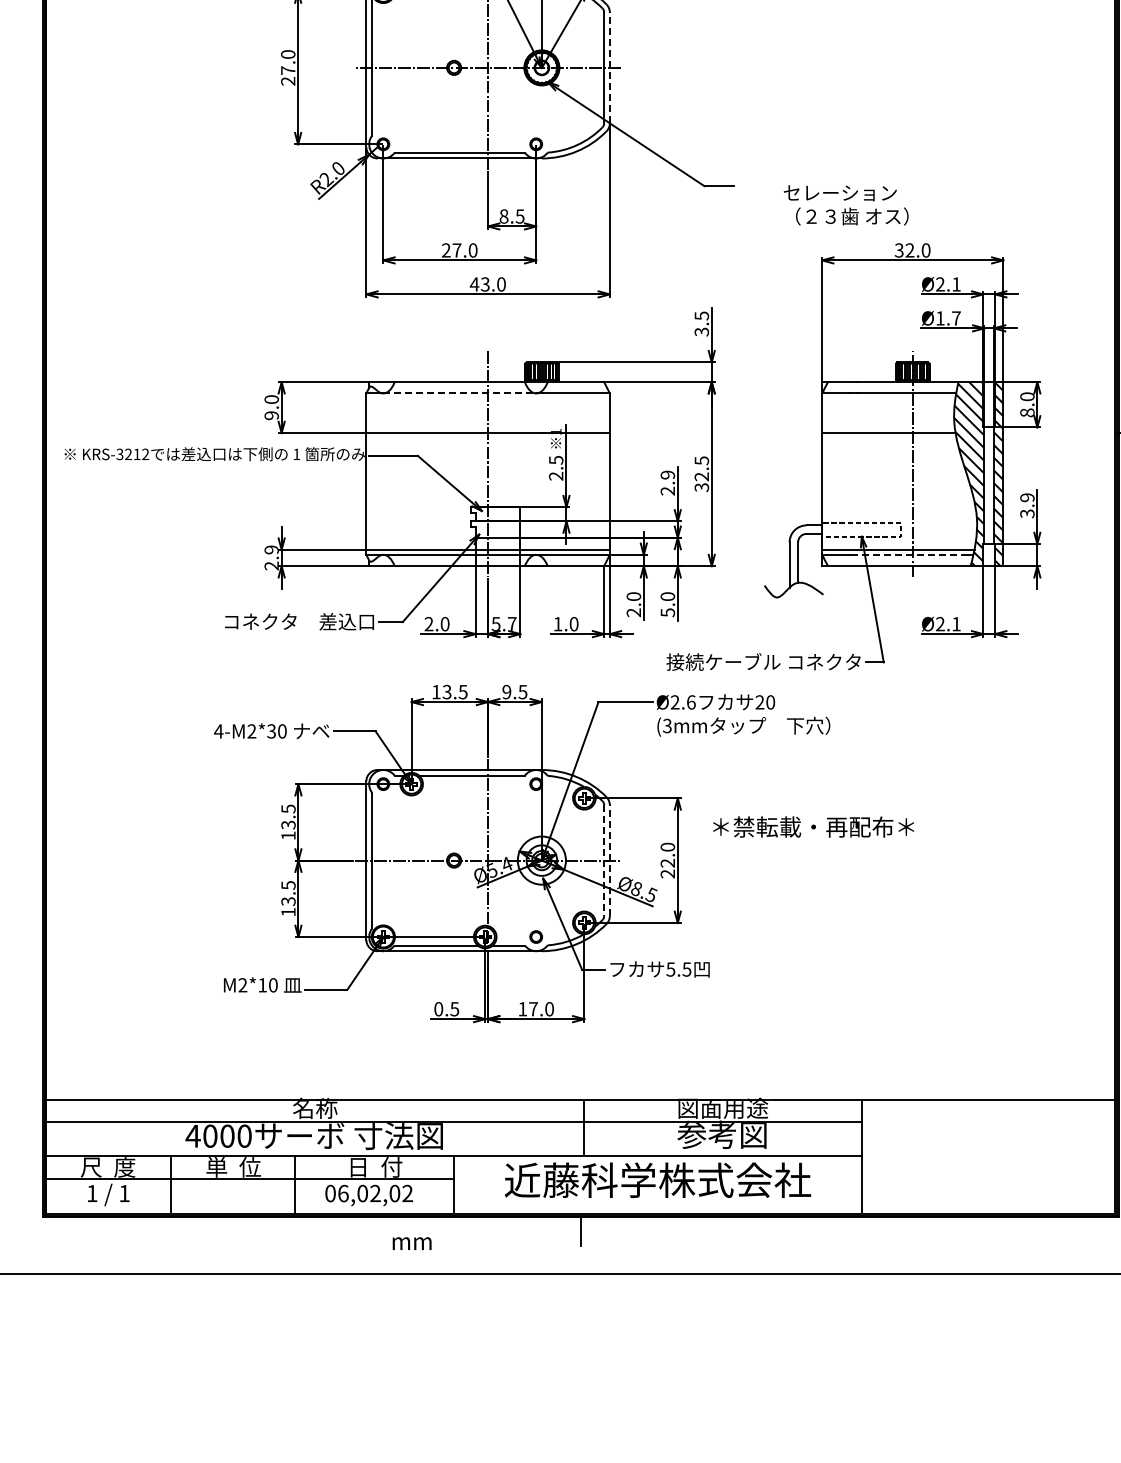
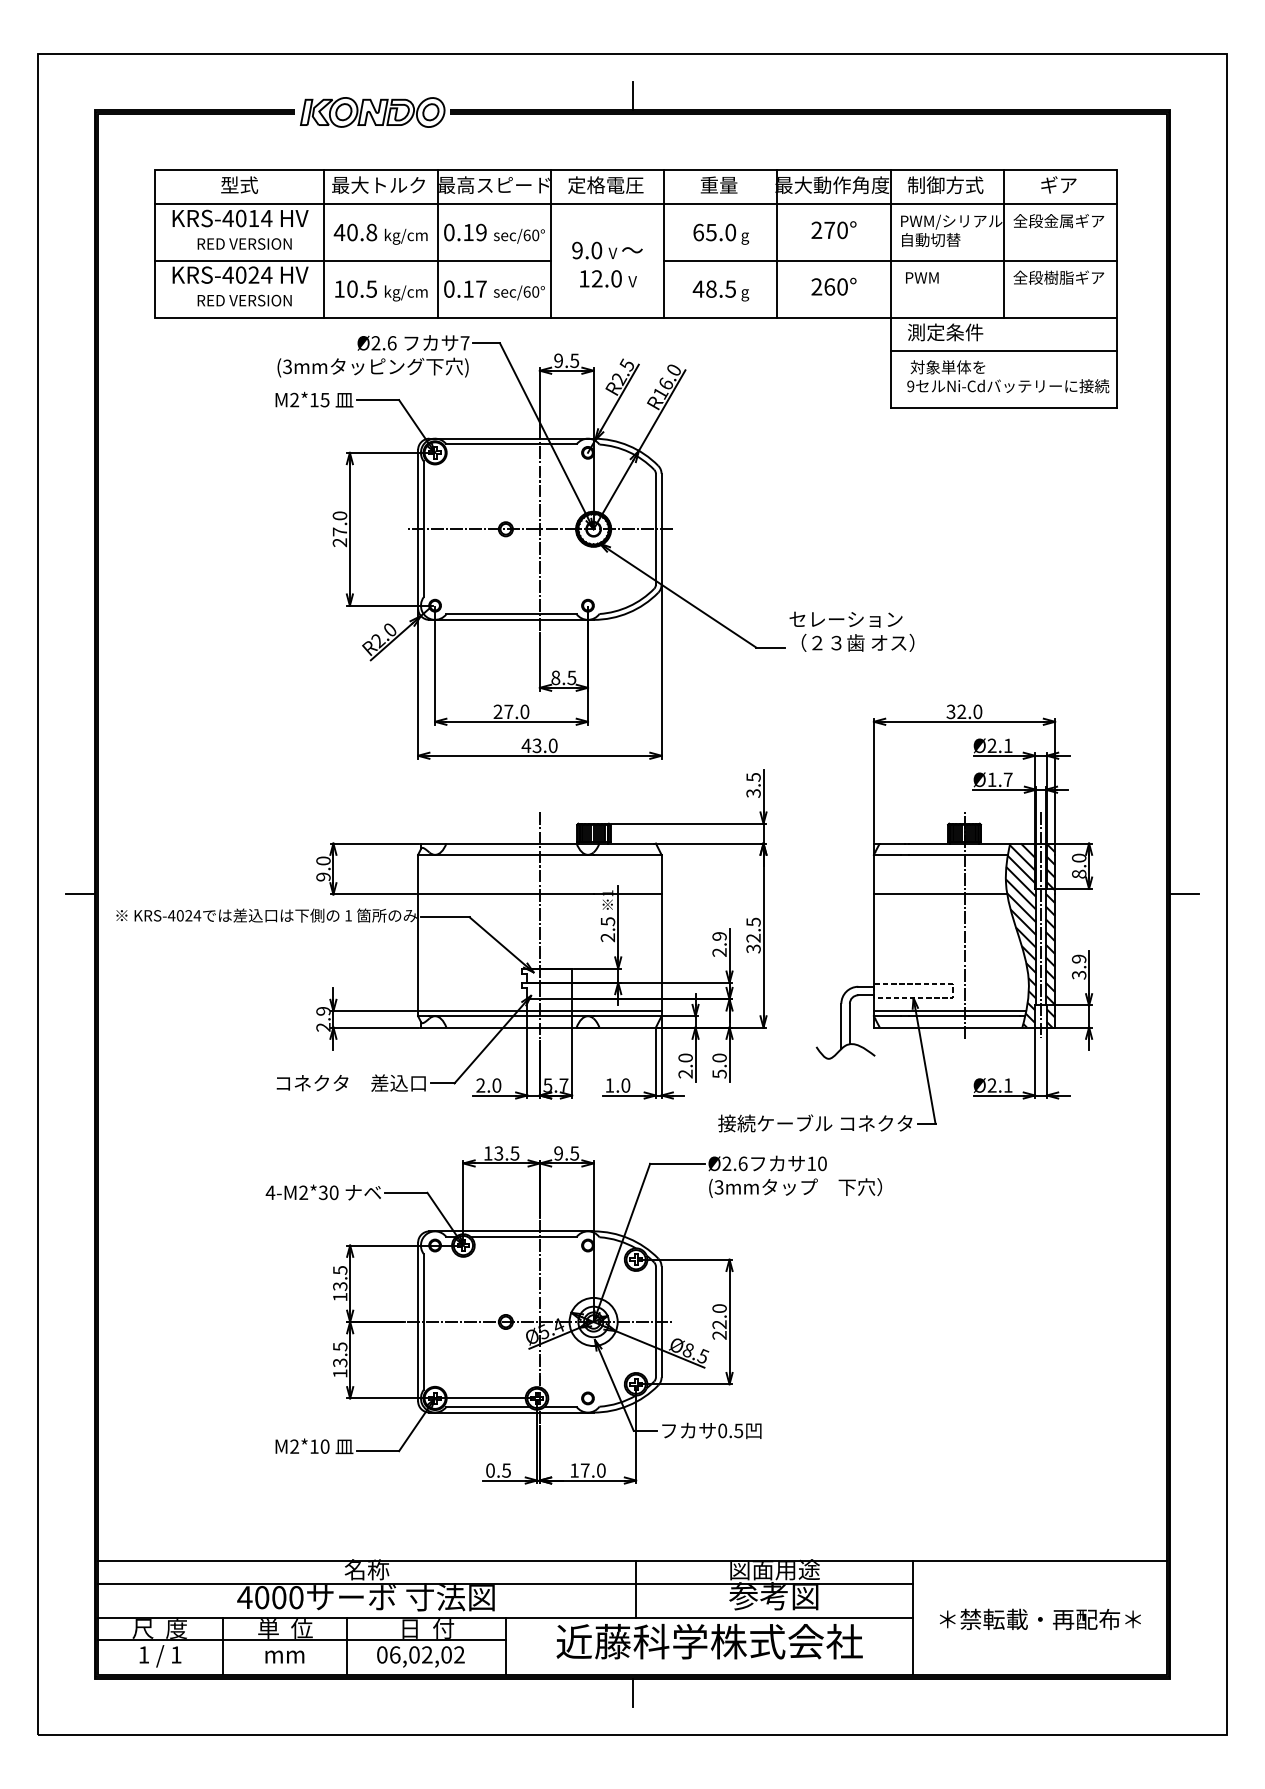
line: (609, 67) -> (661, 528), dashed -> solid
text: (845, 205) -> (851, 631), moved
line: (460, 393) -> (512, 854), dashed -> solid
line: (28, 433) -> (80, 894), added
text: (132, 454) -> (184, 915), KRS-3212 -> KRS-4024
line: (988, 464) -> (1040, 925), added
line: (912, 555) -> (964, 1016), dashed -> solid
text: (759, 702) -> (811, 1163), 20 -> 10
text: (813, 827) -> (1040, 1619), moved
line: (609, 860) -> (661, 1321), dashed -> solid
line: (603, 861) -> (655, 1322), dashed -> solid
text: (670, 969) -> (722, 1430), 5.5 -> 0.5
text: (411, 1243) -> (284, 1656), moved

